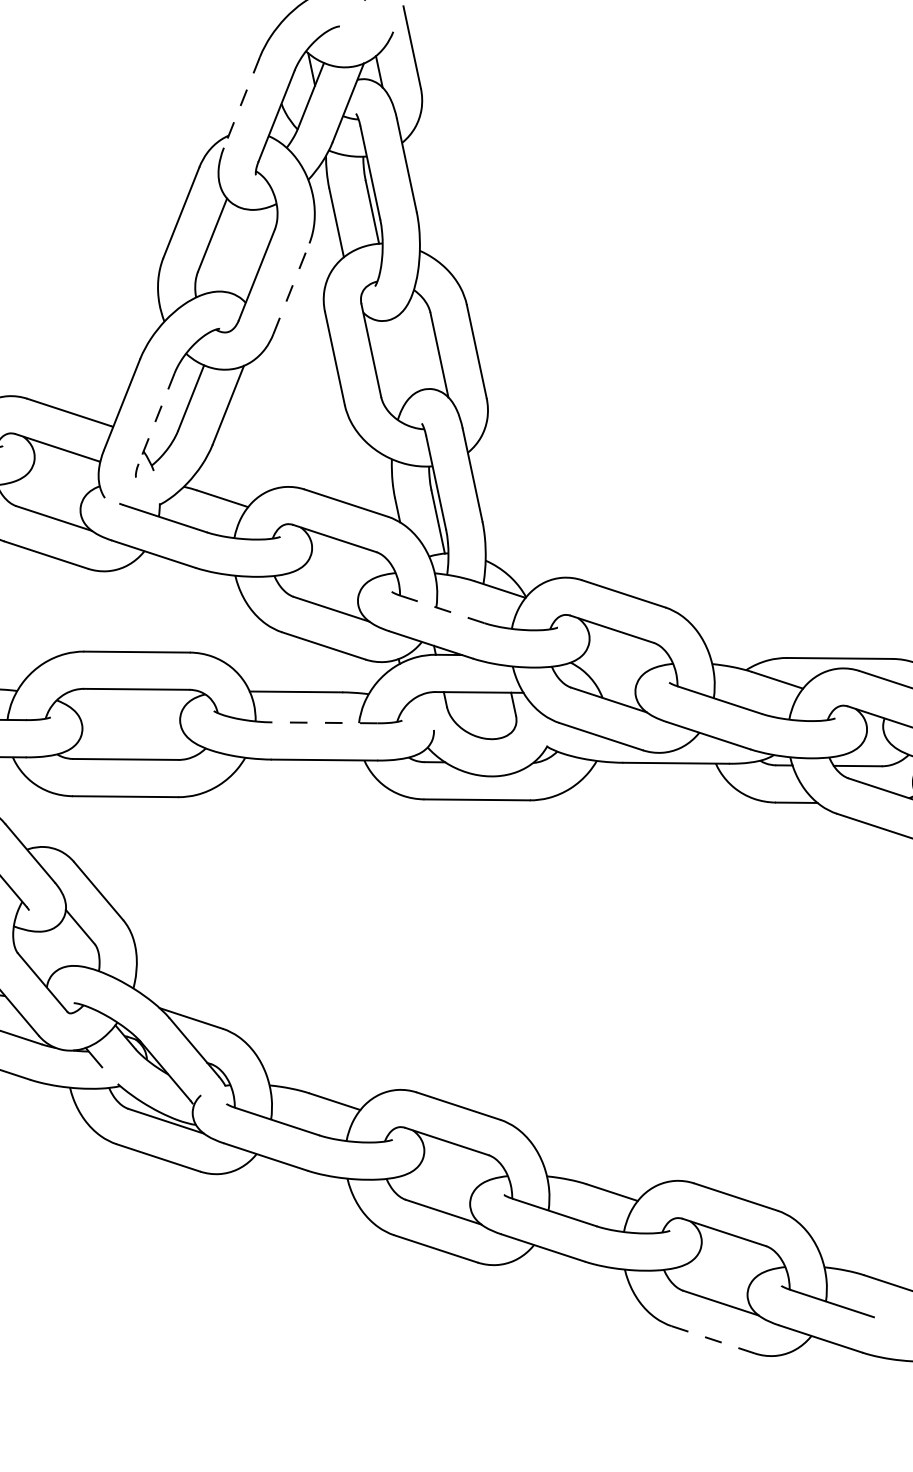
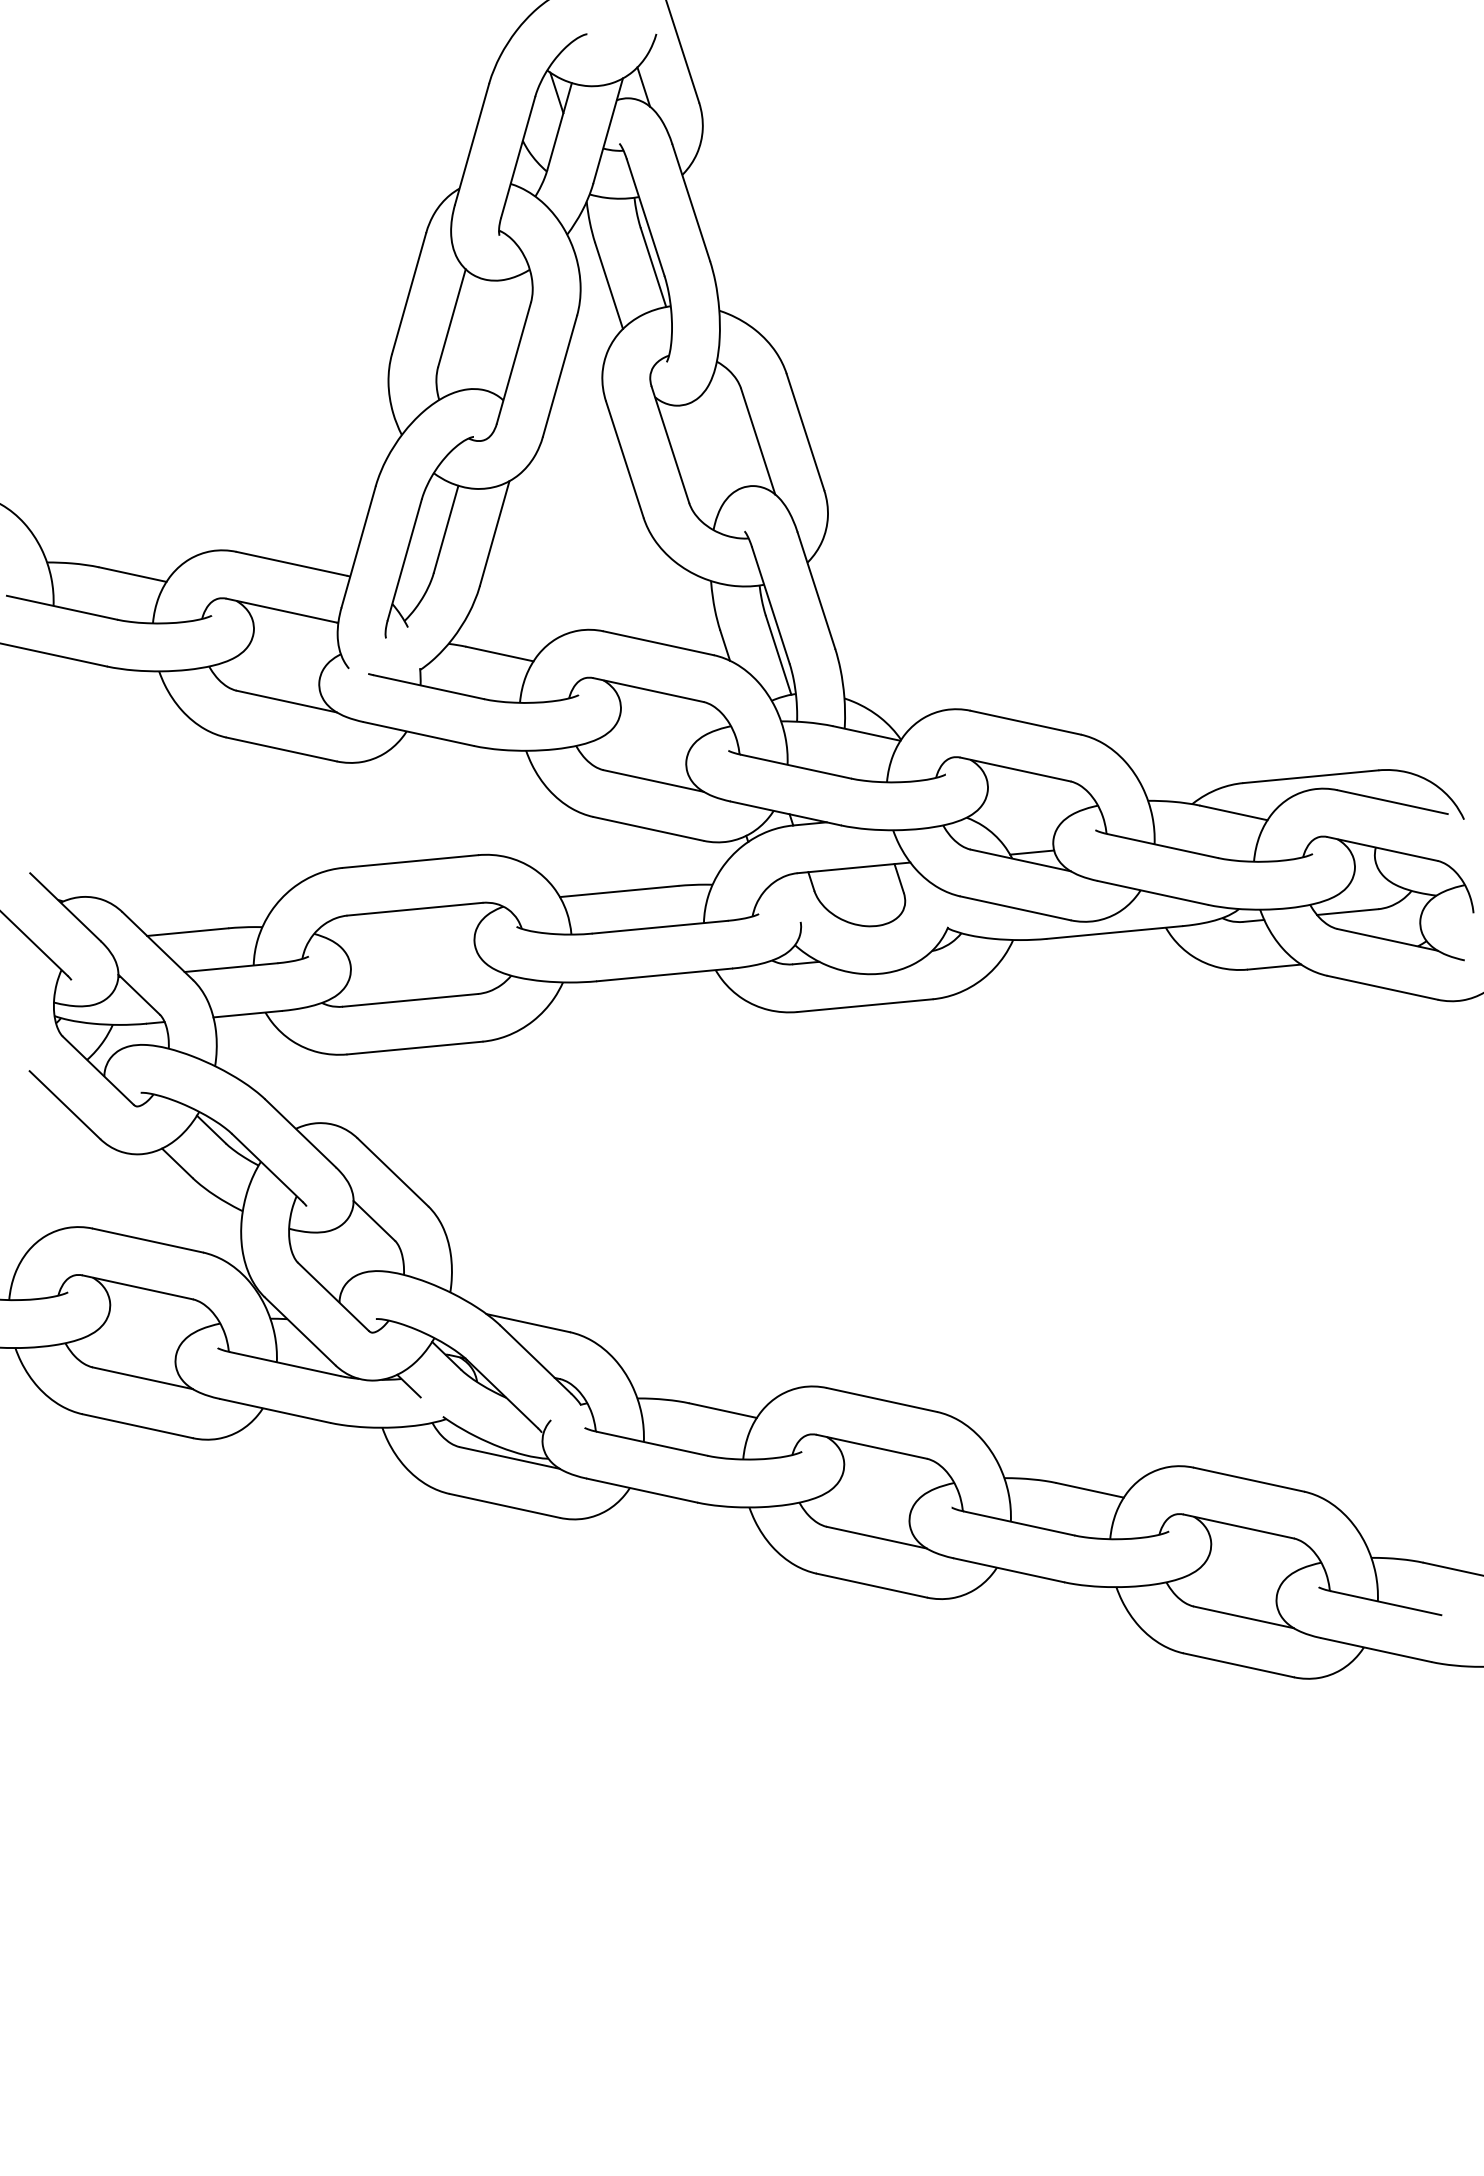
line: (242, 102) -> (472, 144), dashed -> solid
line: (291, 289) -> (560, 376), dashed -> solid
line: (156, 418) -> (404, 560), dashed -> solid
line: (443, 609) -> (796, 766), dashed -> solid
line: (618, 694) -> (1032, 852), added
line: (325, 723) -> (660, 927), dashed -> solid
line: (713, 1340) -> (1239, 1665), dashed -> solid

